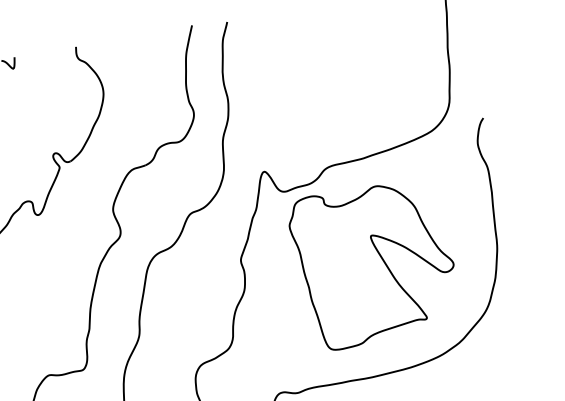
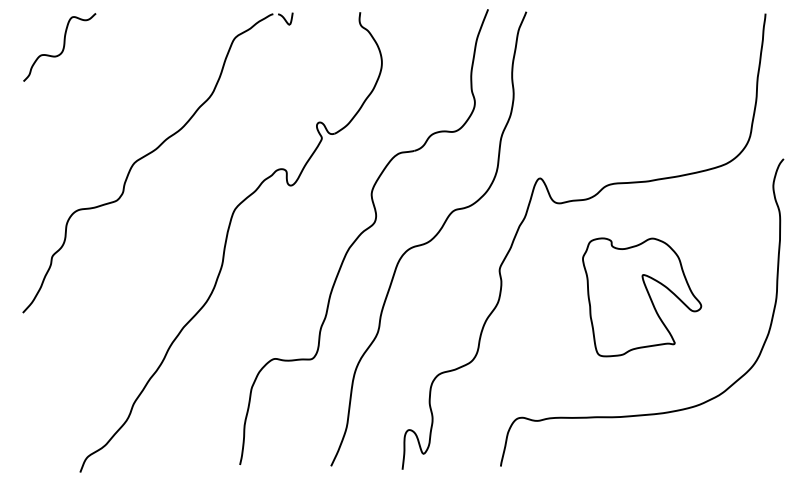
part: (374, 265) -> (641, 297), size x0.7

